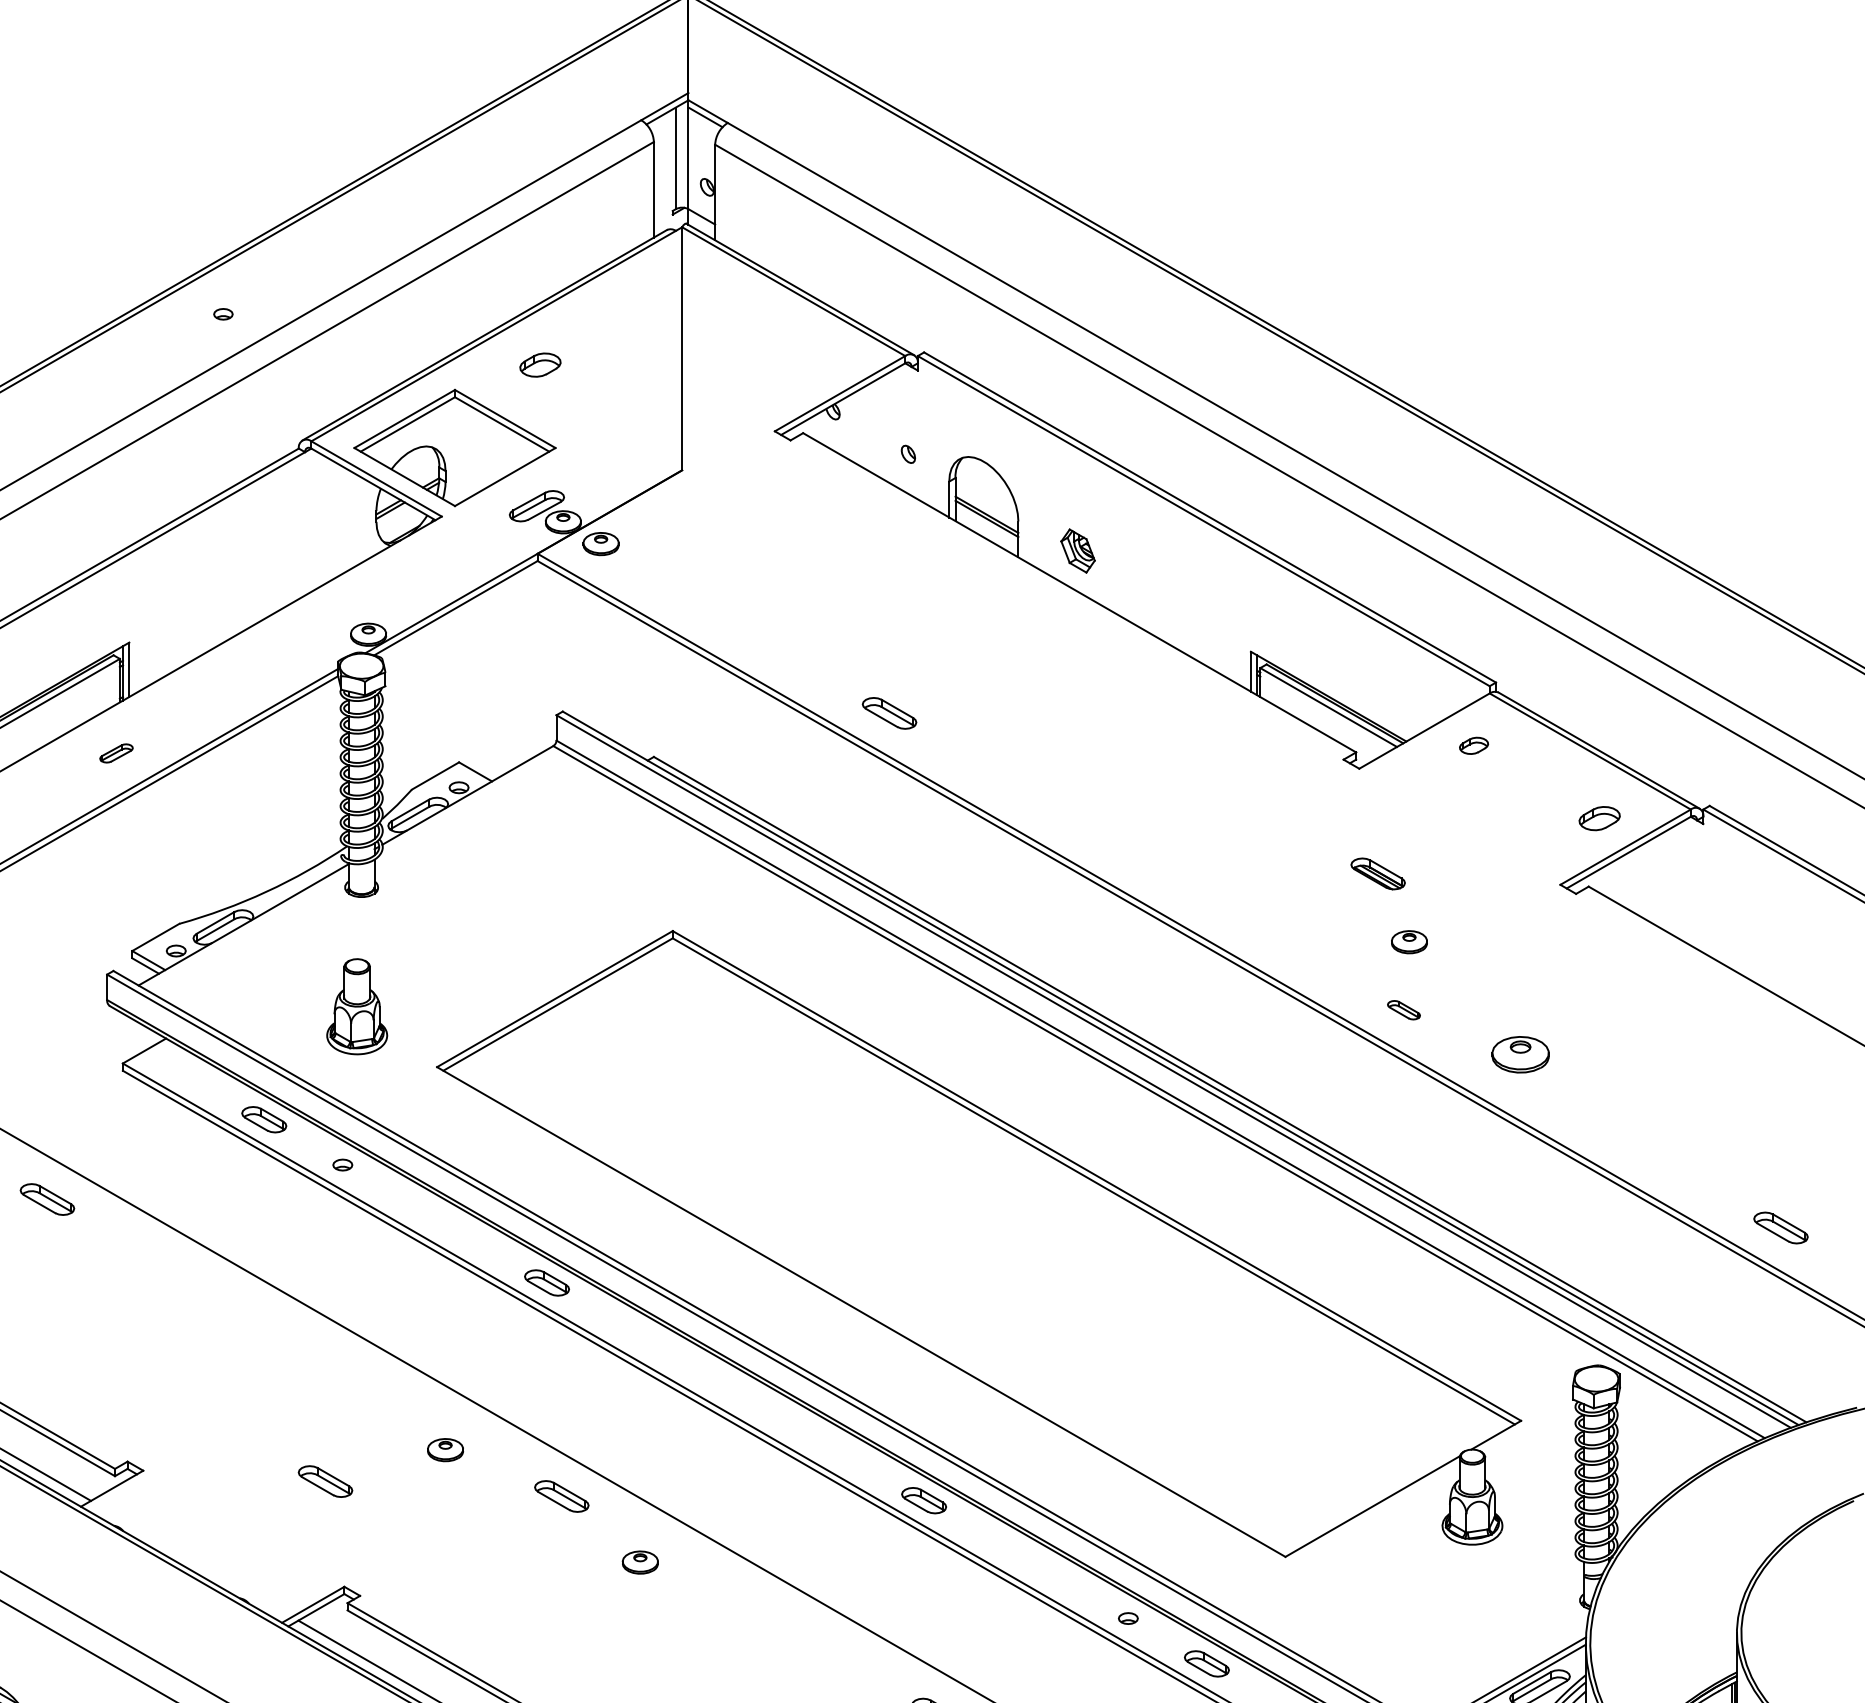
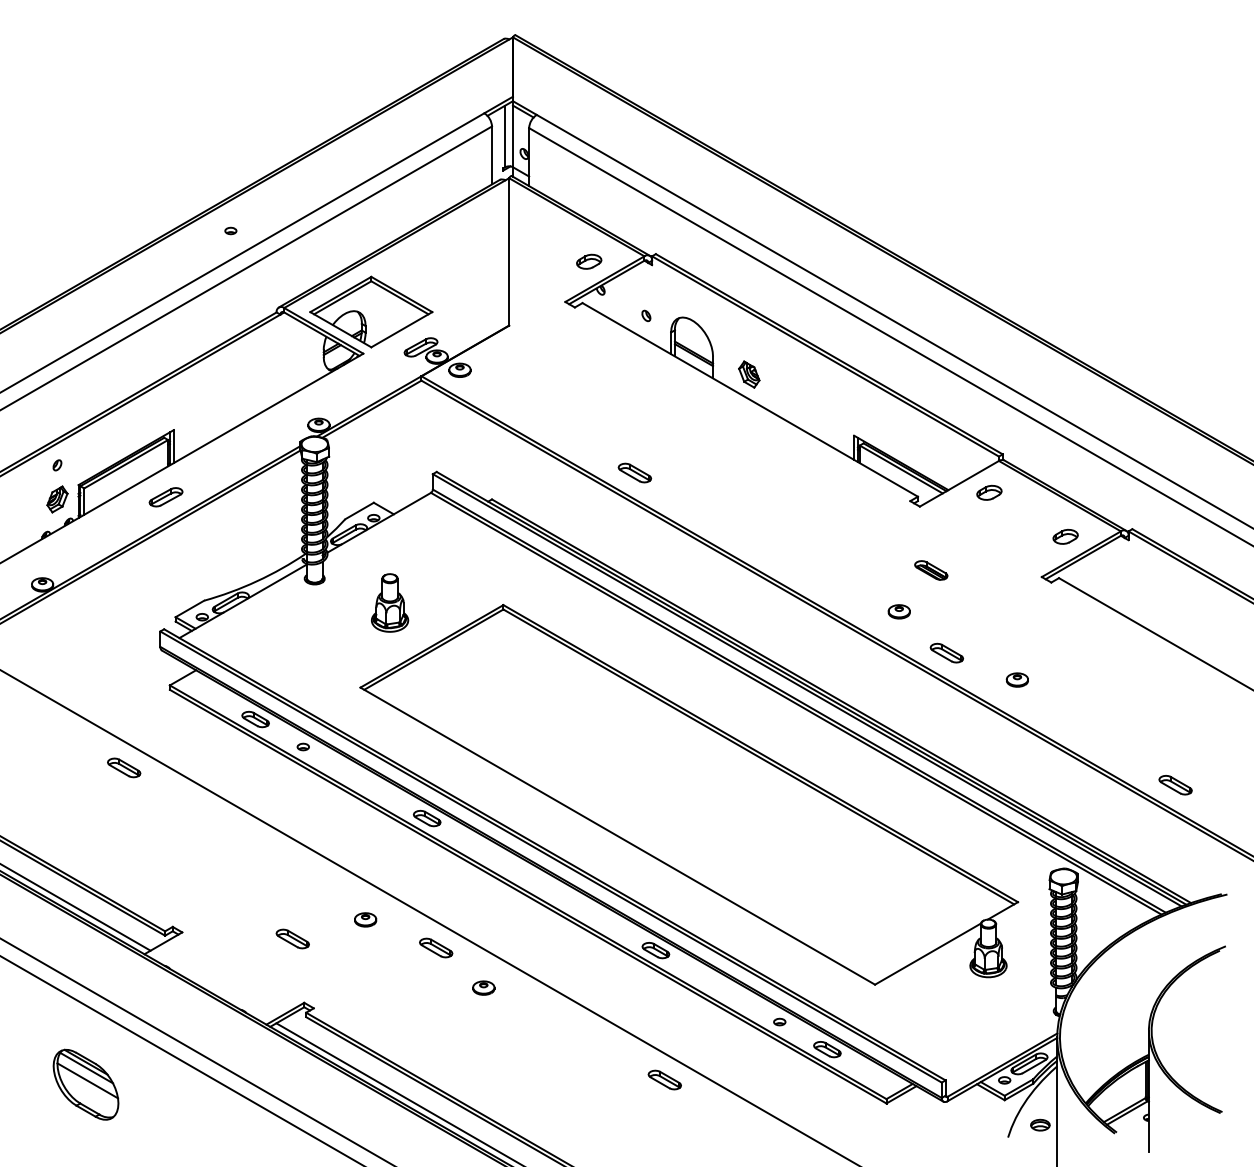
part: (540, 364) -> (589, 261), moved
part: (1474, 745) -> (989, 492), size x1.43
part: (115, 753) -> (165, 497), size x1.67
part: (1408, 941) -> (898, 611), moved
part: (357, 1005) -> (390, 602), moved
part: (1403, 1009) -> (946, 652), size x1.67
part: (1518, 1053) -> (1016, 679), size x0.62

